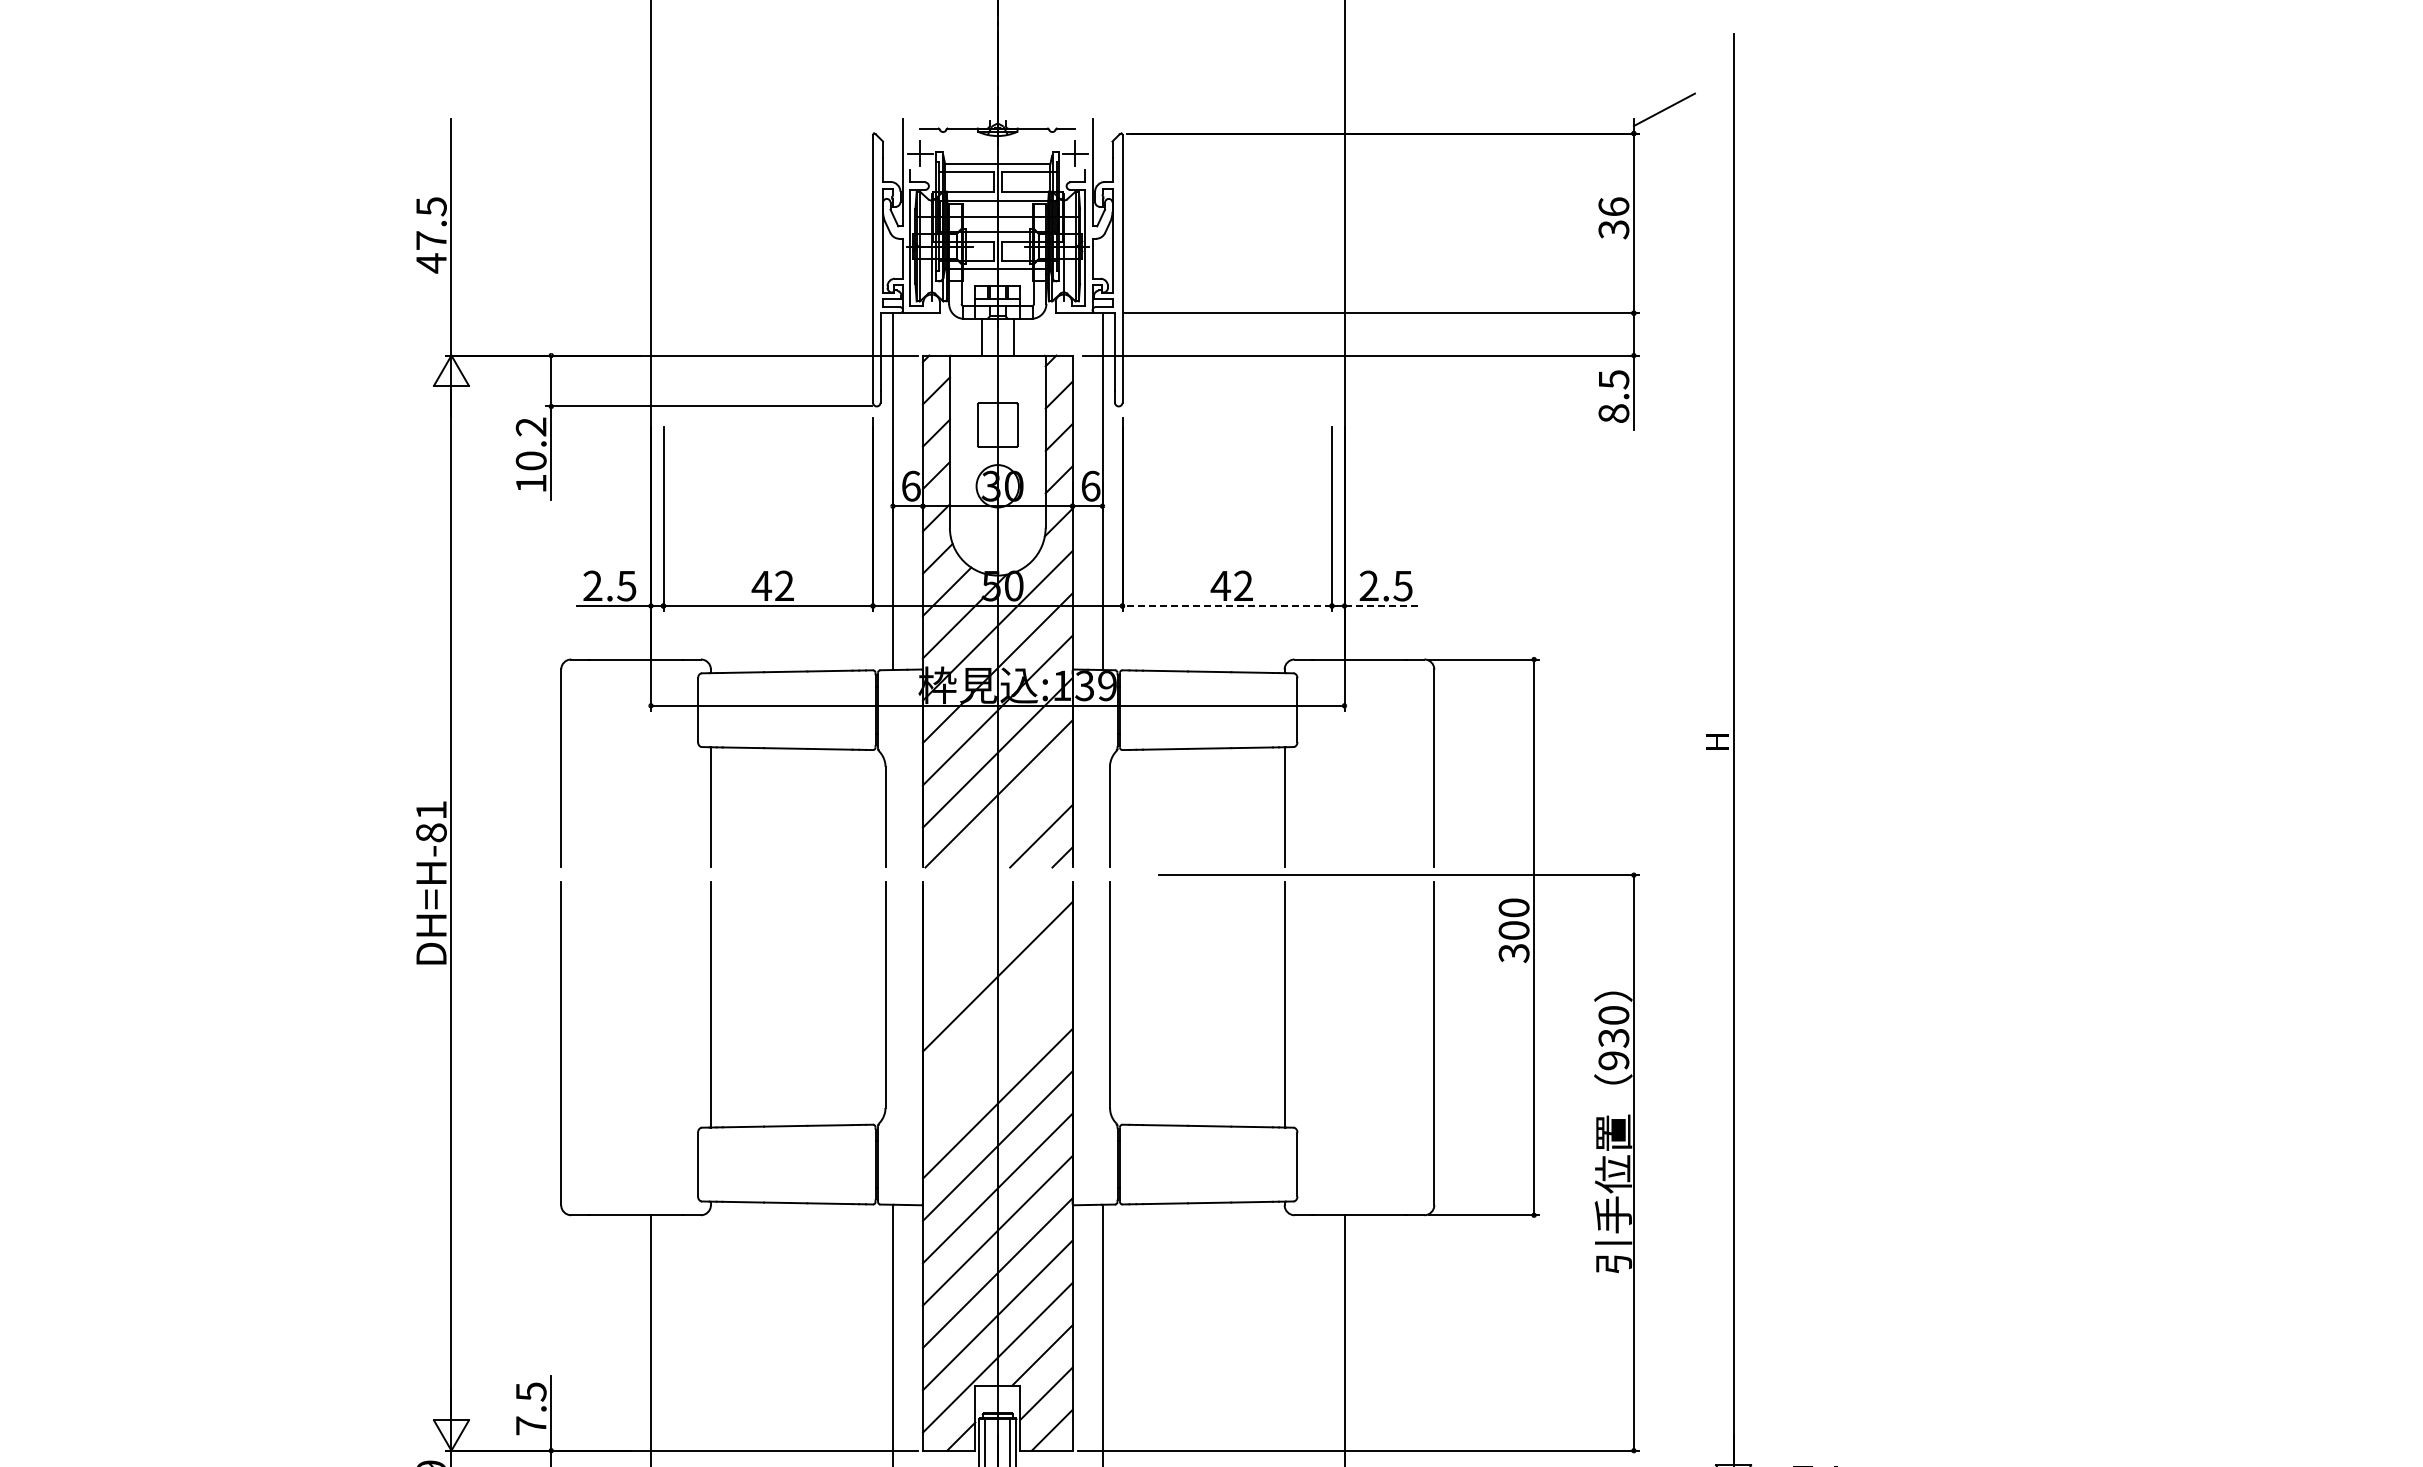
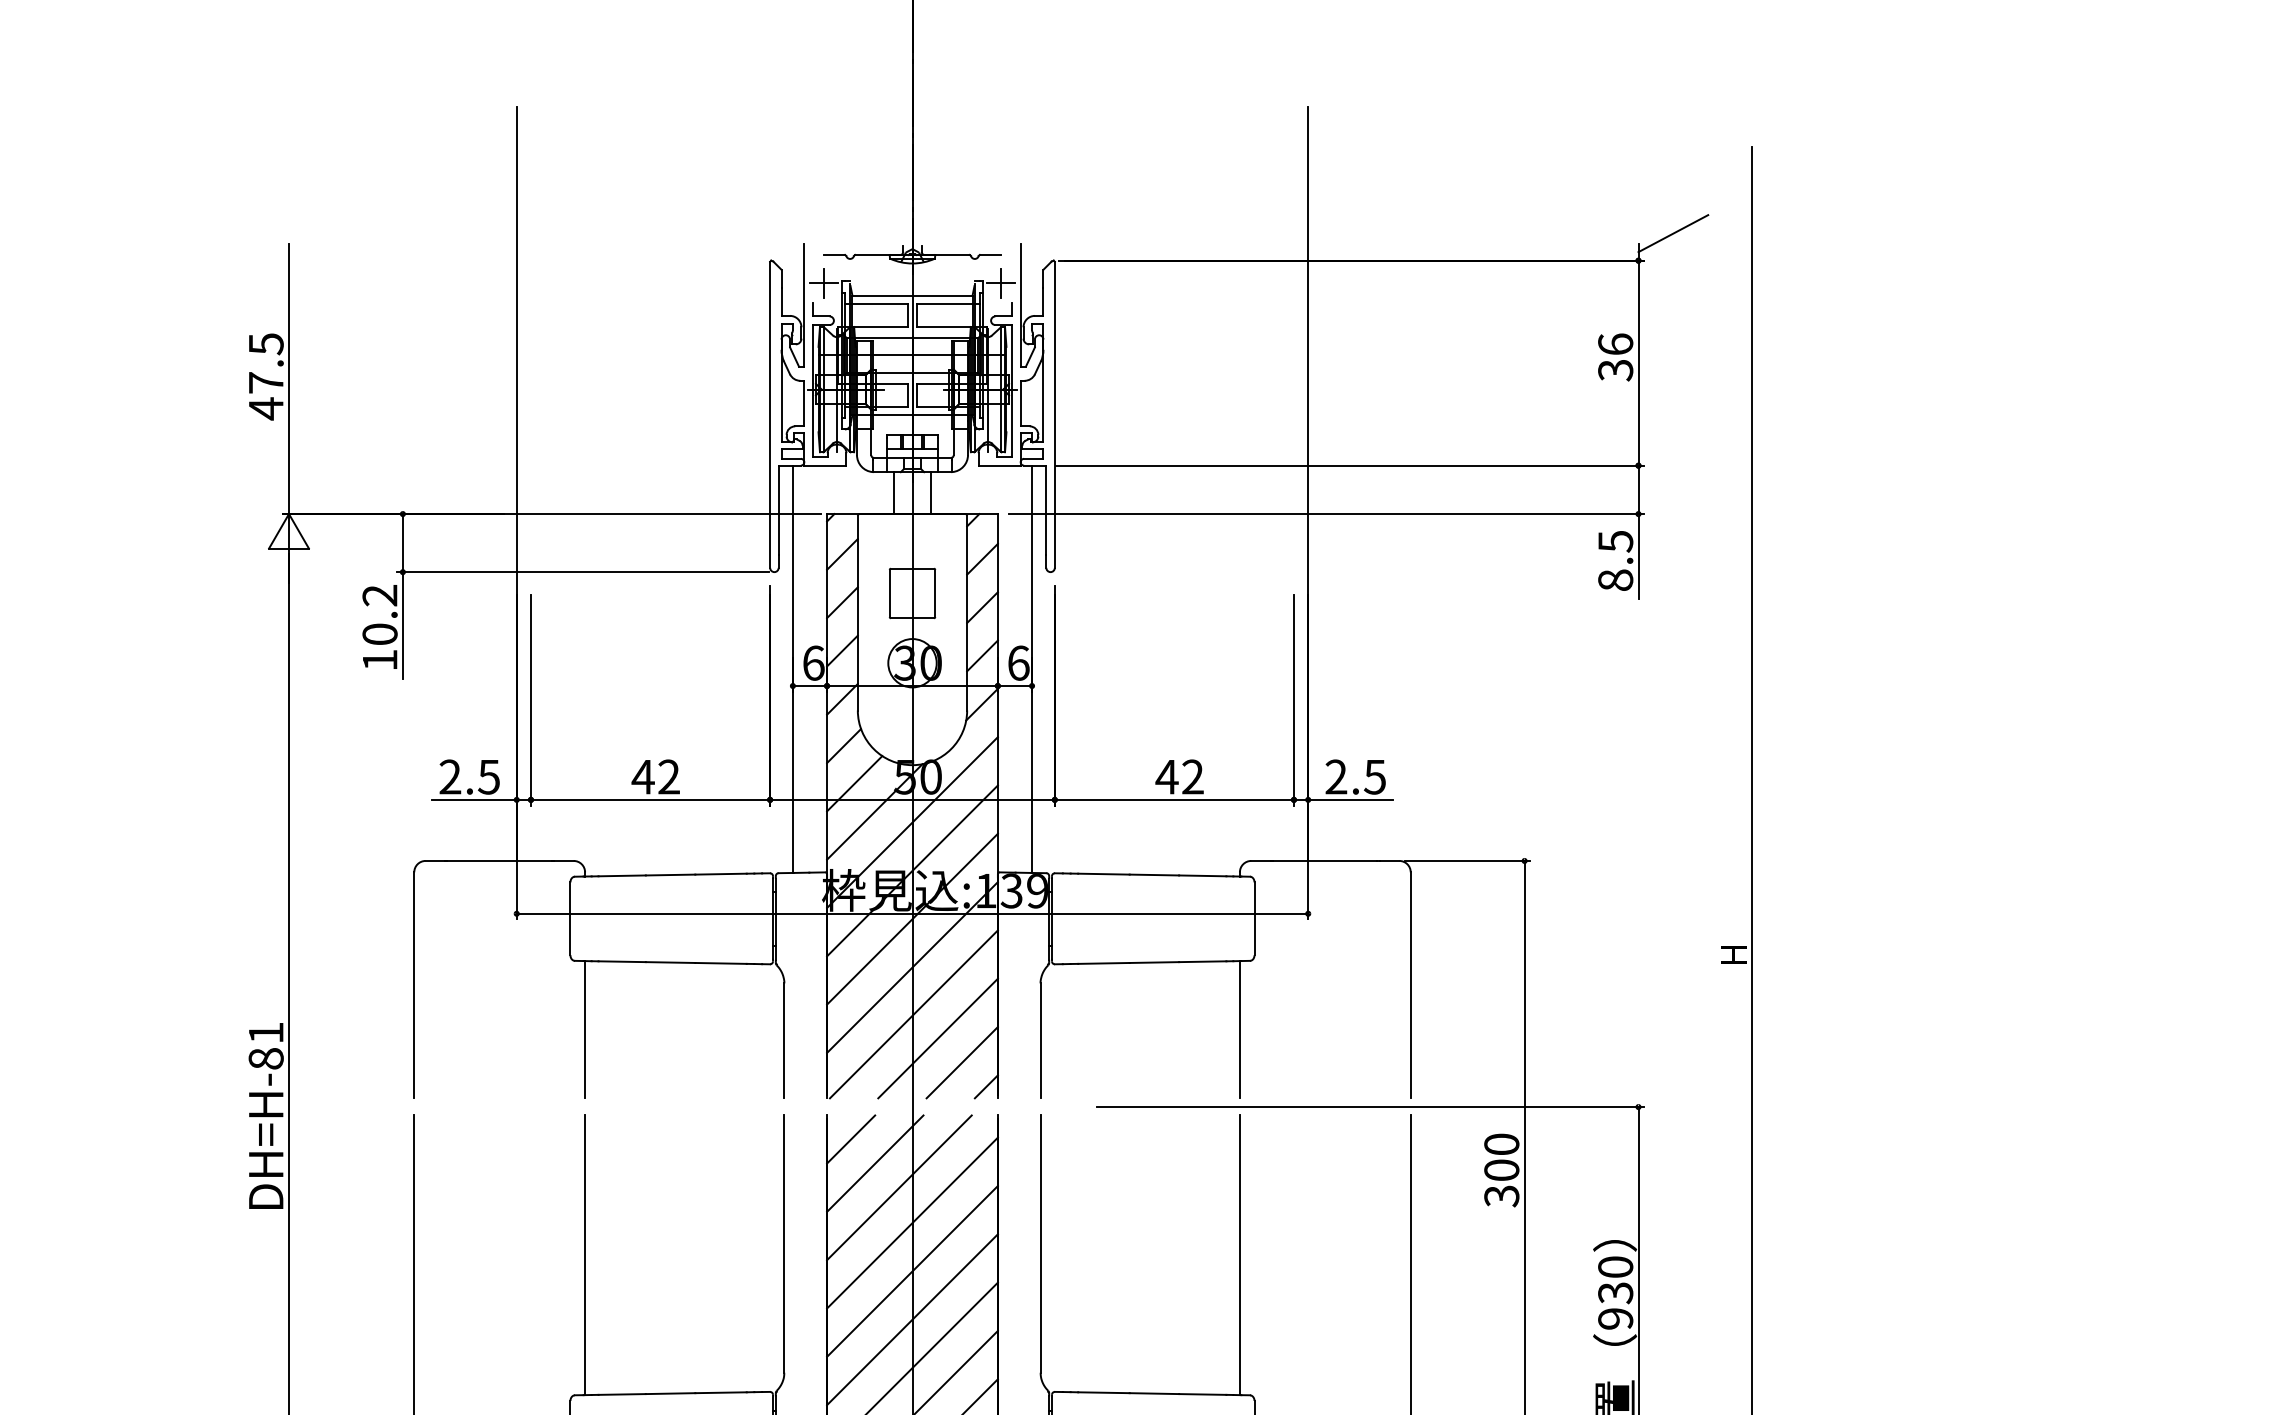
line: (1227, 606) -> (1174, 800), dashed -> solid
line: (1382, 606) -> (1351, 800), dashed -> solid
line: (1019, 814) -> (937, 1037), added
line: (943, 903) -> (850, 1139), added
line: (964, 924) -> (874, 1163), added
line: (985, 945) -> (898, 1187), added
line: (997, 1019) -> (912, 1271), added
line: (997, 1061) -> (912, 1319), added

